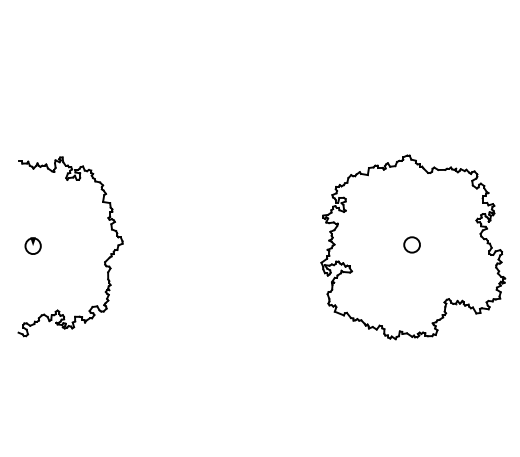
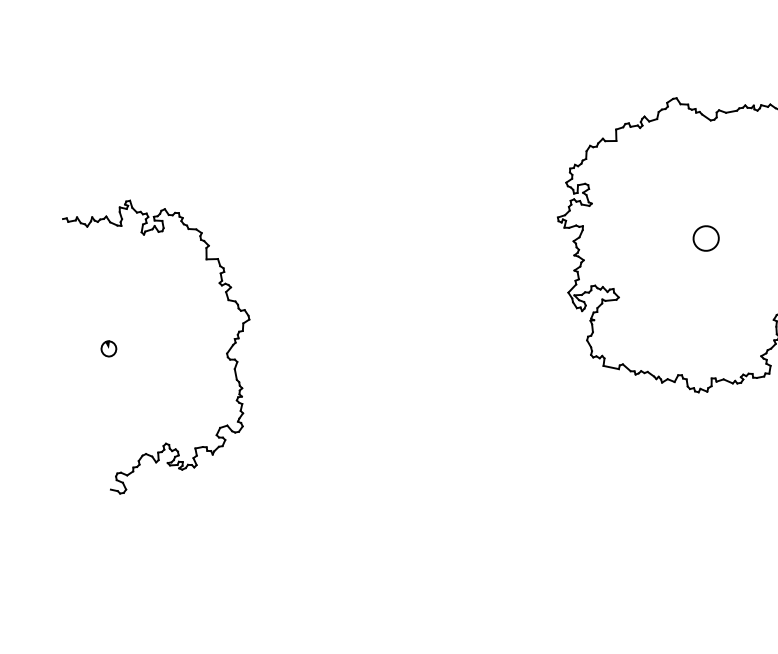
part: (32, 245) -> (107, 348), size x0.6

